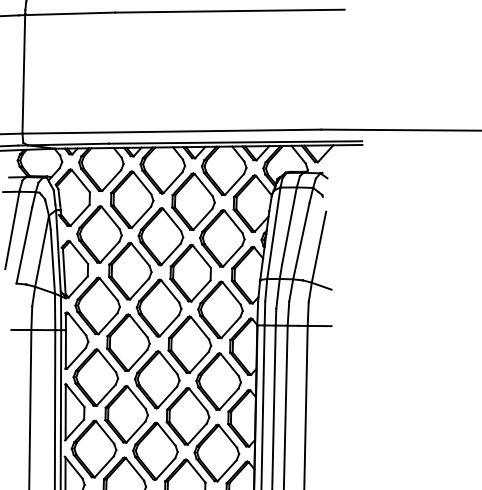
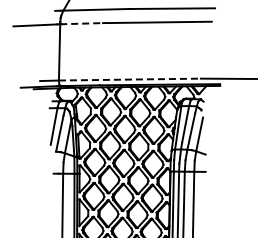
line: (72, 13) -> (82, 23), solid -> dashed
line: (171, 131) -> (129, 79), solid -> dashed

